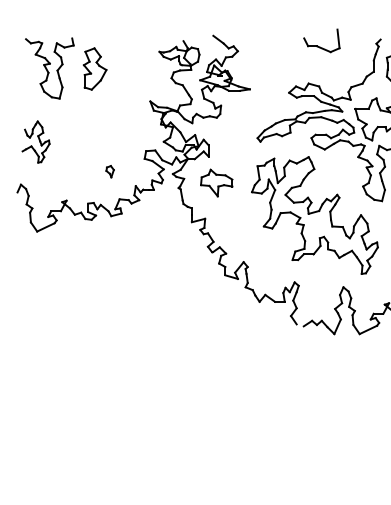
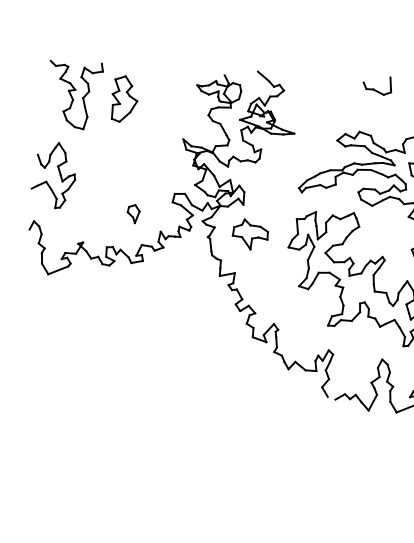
part: (321, 40) -> (377, 85), size x0.71
part: (35, 141) -> (53, 174), size x1.43
part: (109, 171) -> (132, 213), size x1.43

